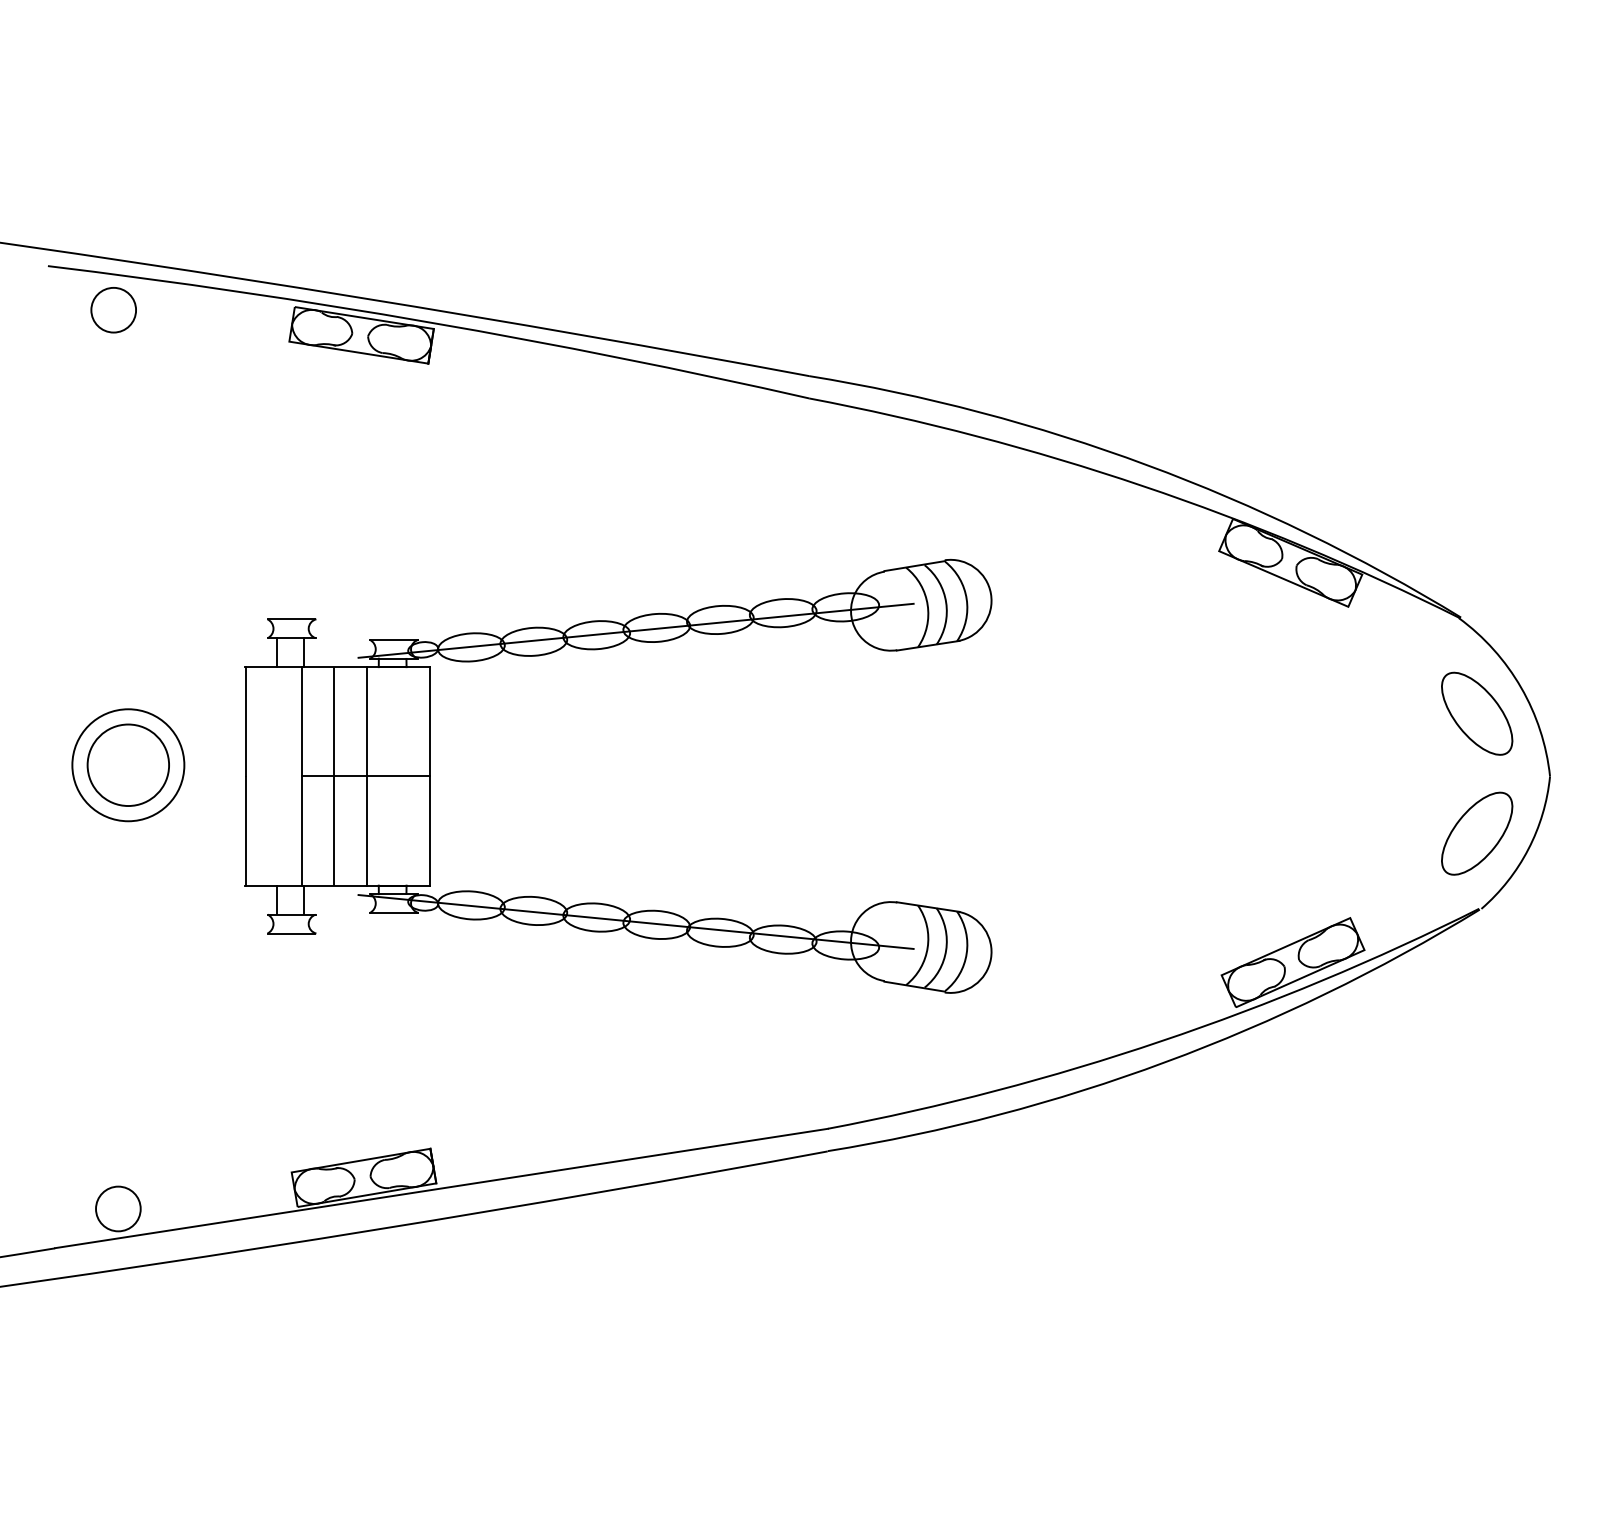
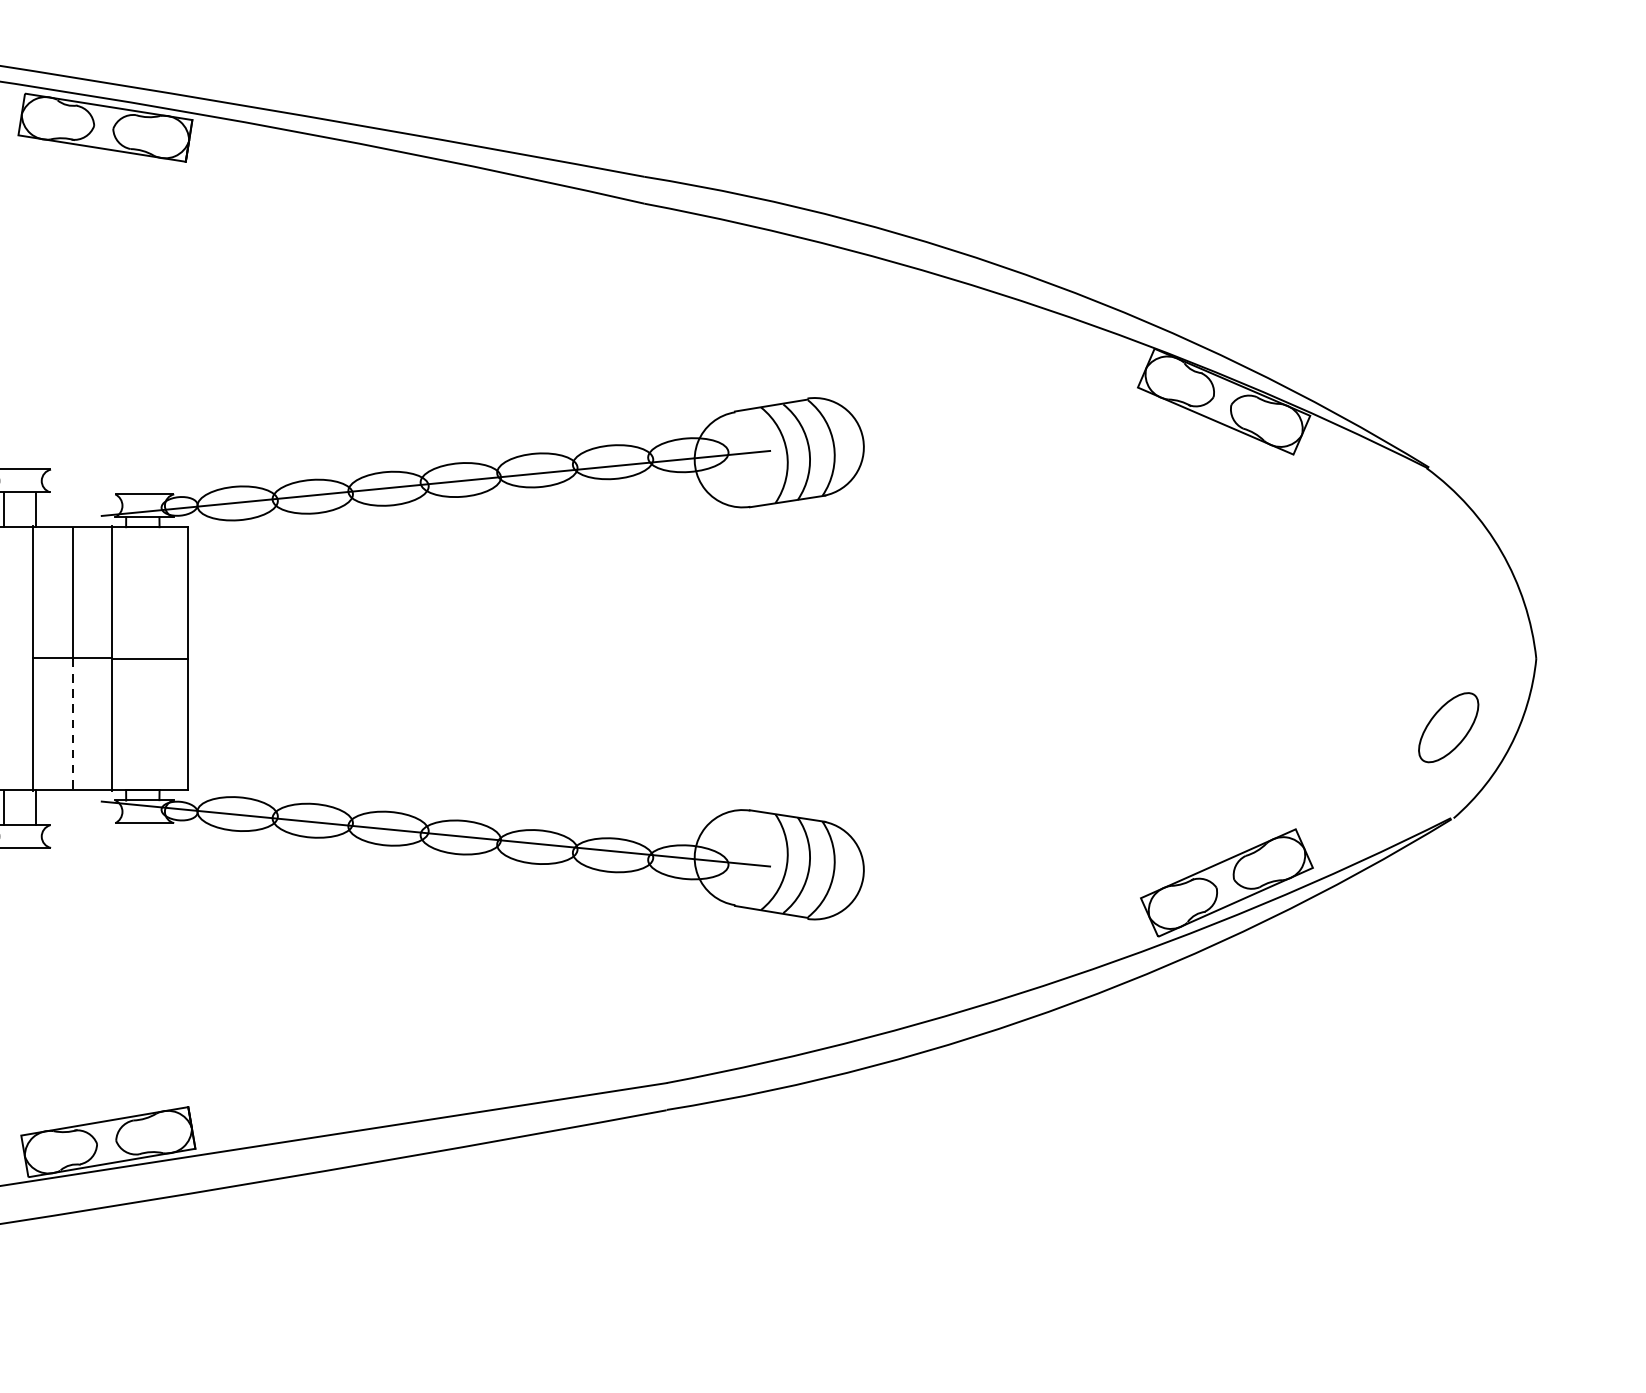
part: (1477, 713) -> (1448, 583), removed
line: (334, 831) -> (72, 725), solid -> dashed
part: (1477, 833) -> (1448, 727), size x0.7

